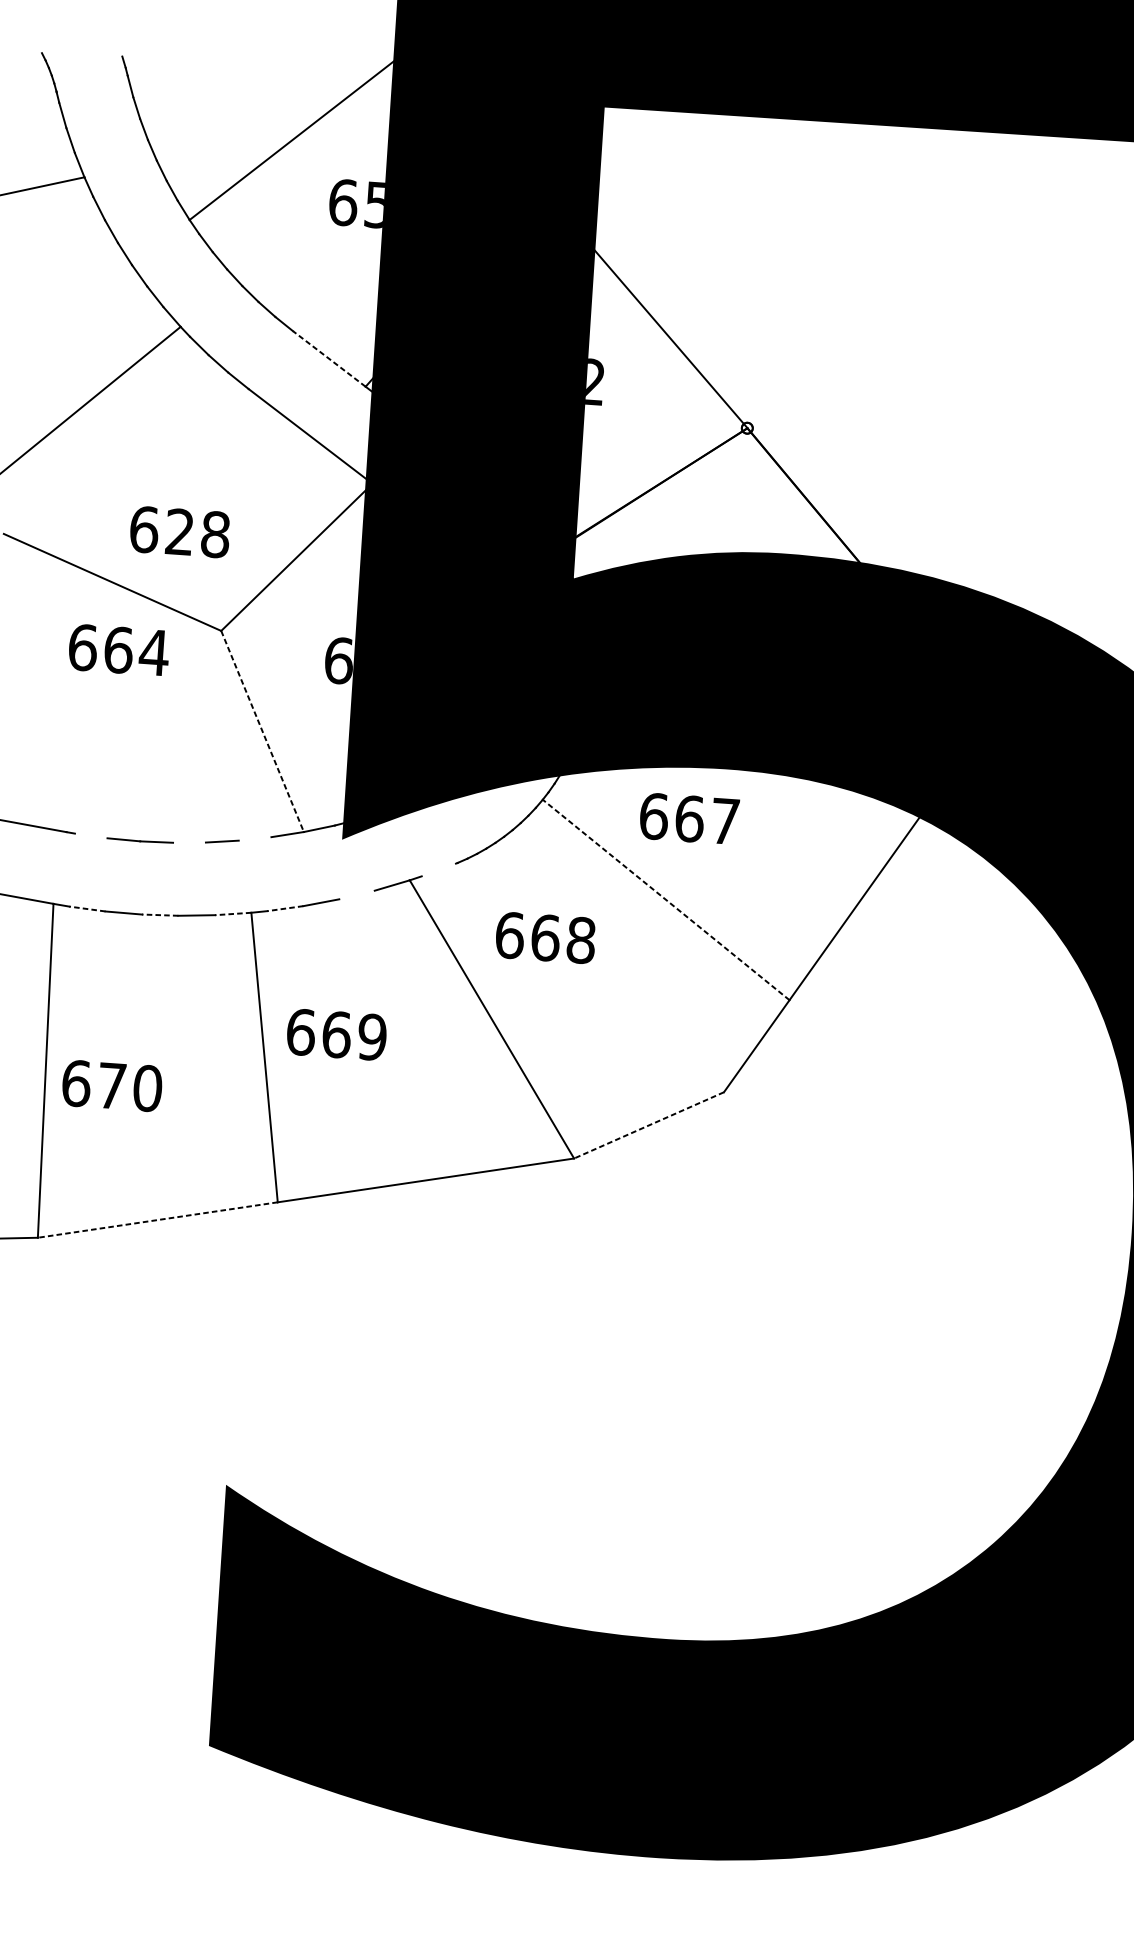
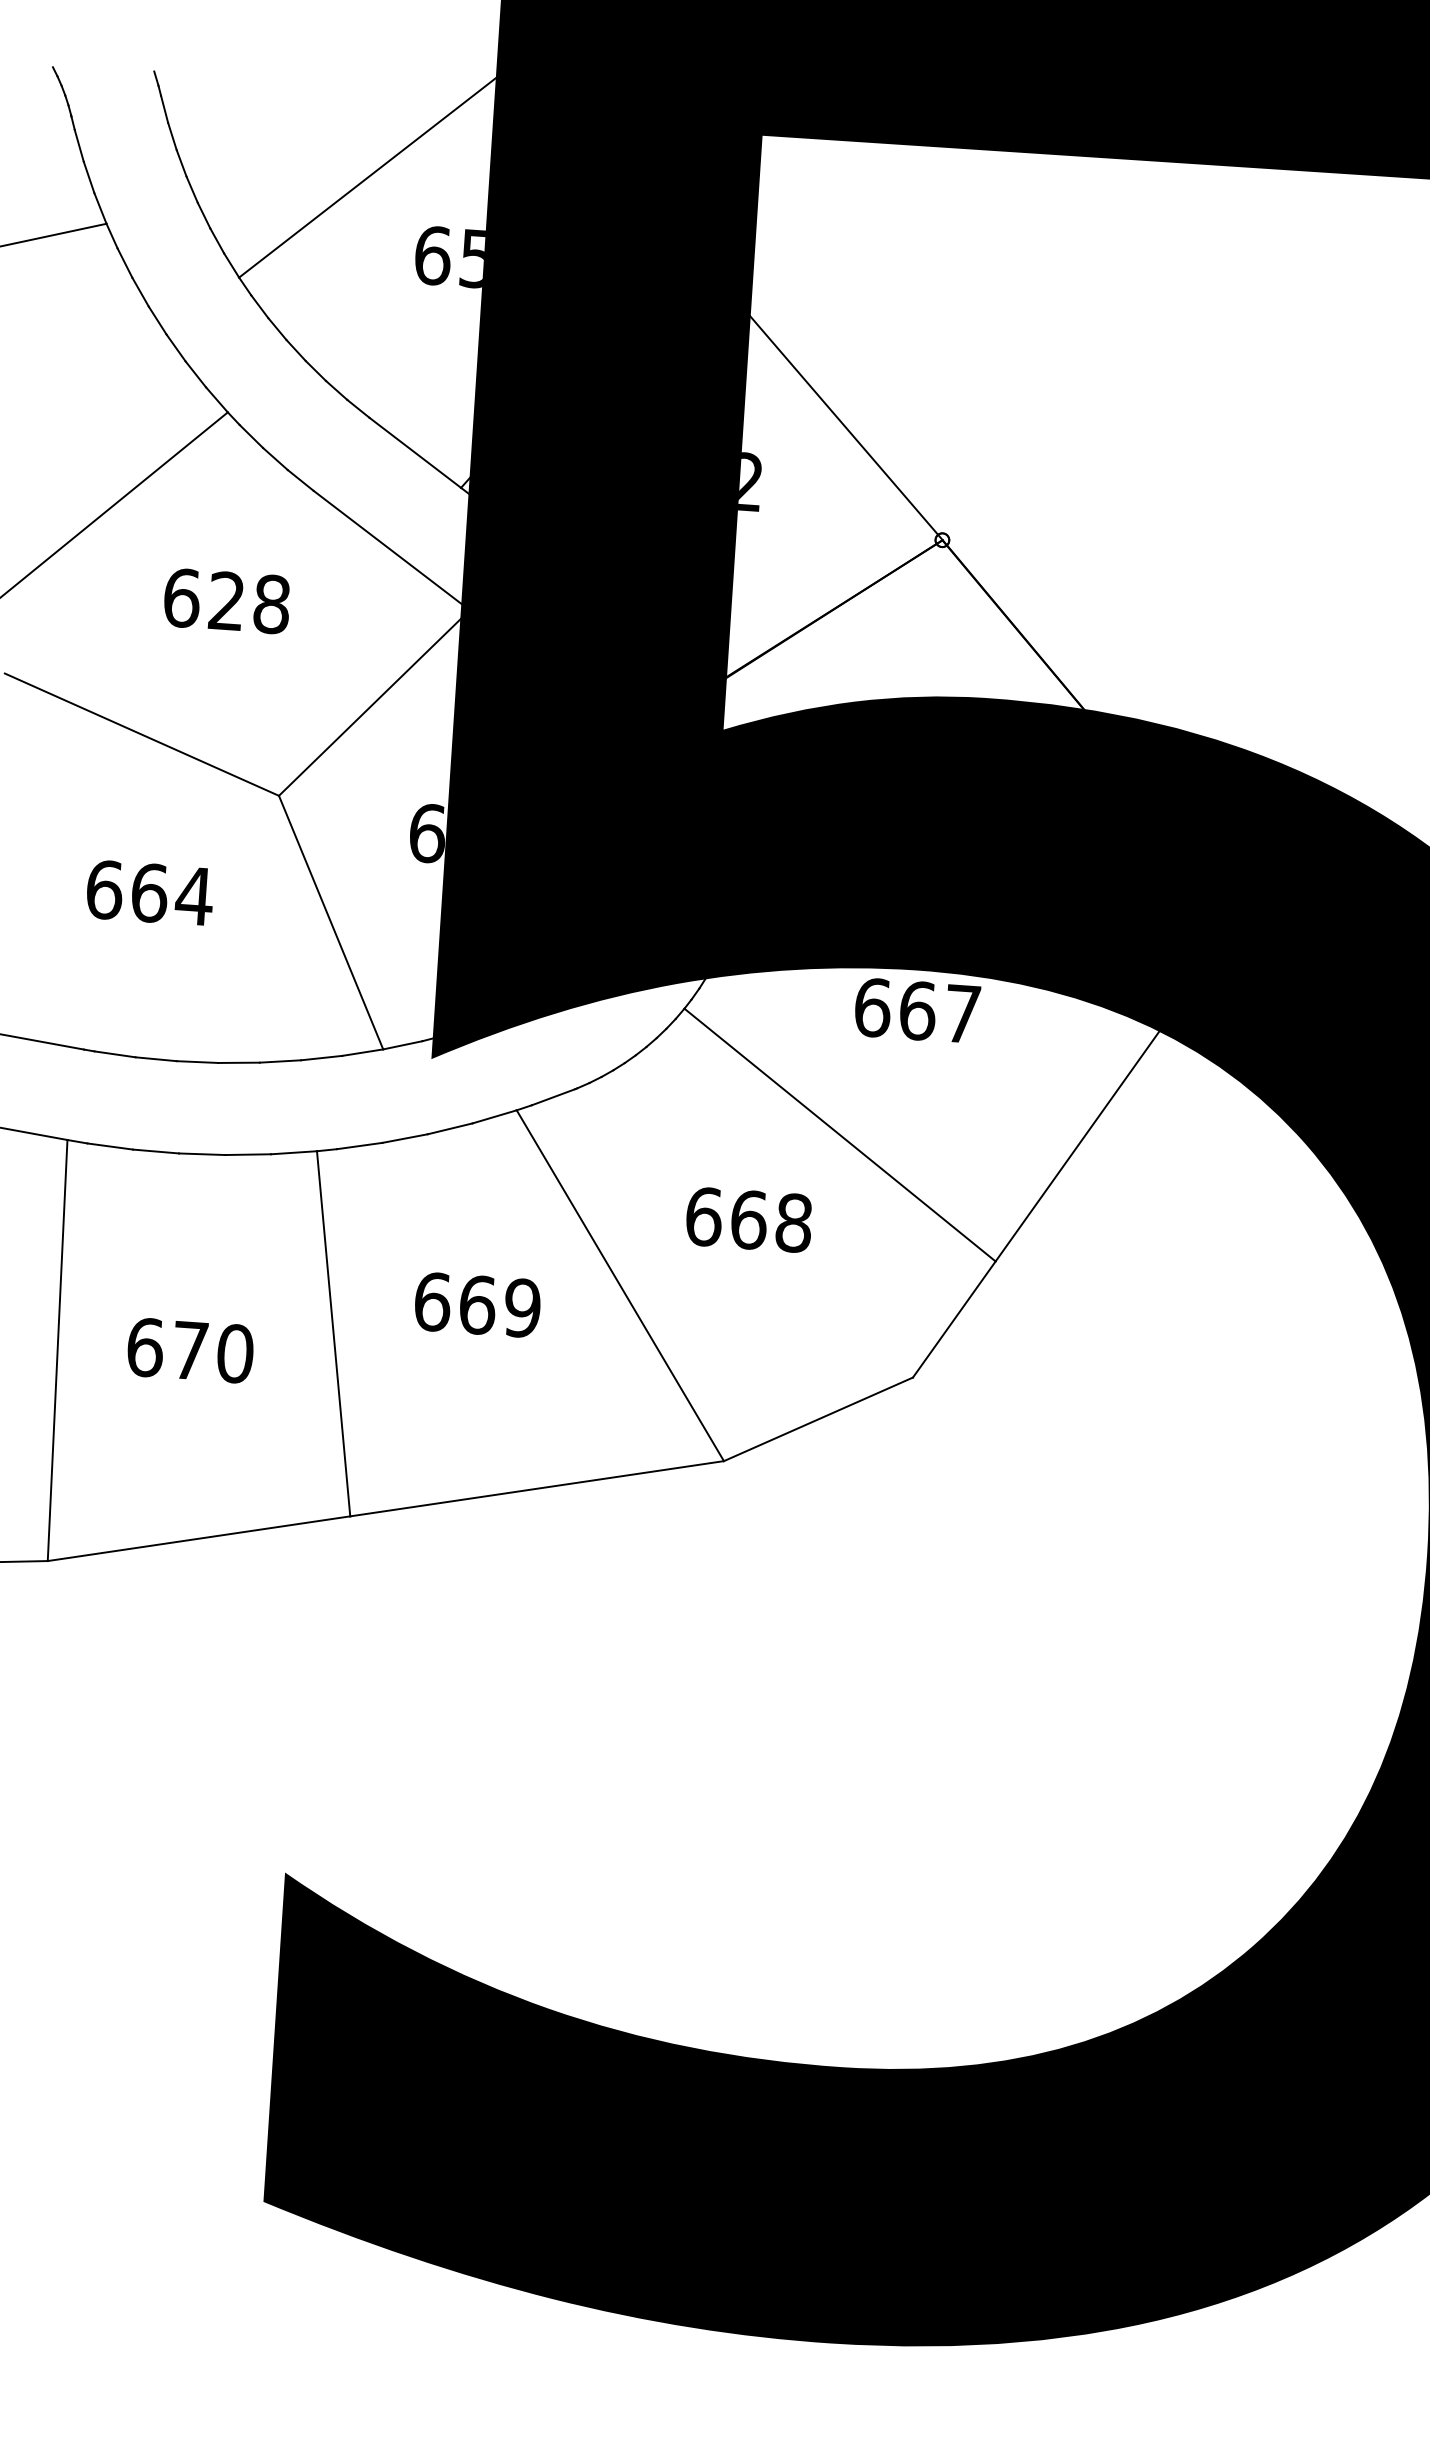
line: (329, 358) -> (415, 452), dashed -> solid
text: (179, 532) -> (226, 601), moved
text: (118, 649) -> (149, 892), moved
line: (262, 732) -> (331, 923), dashed -> solid
text: (690, 818) -> (918, 1010), moved
line: (90, 836) -> (114, 1054), added
line: (254, 838) -> (321, 1057), added
line: (189, 842) -> (238, 1062), added
line: (438, 870) -> (553, 1097), added
line: (356, 894) -> (449, 1128), added
line: (665, 899) -> (839, 1134), dashed -> solid
line: (86, 909) -> (109, 1146), dashed -> solid
line: (285, 909) -> (359, 1146), dashed -> solid
line: (232, 913) -> (293, 1152), dashed -> solid
line: (159, 915) -> (201, 1154), dashed -> solid
text: (545, 937) -> (748, 1219), moved
text: (336, 1034) -> (477, 1304), moved
text: (112, 1085) -> (190, 1350), moved
line: (649, 1125) -> (818, 1419), dashed -> solid
line: (158, 1219) -> (199, 1538), dashed -> solid

